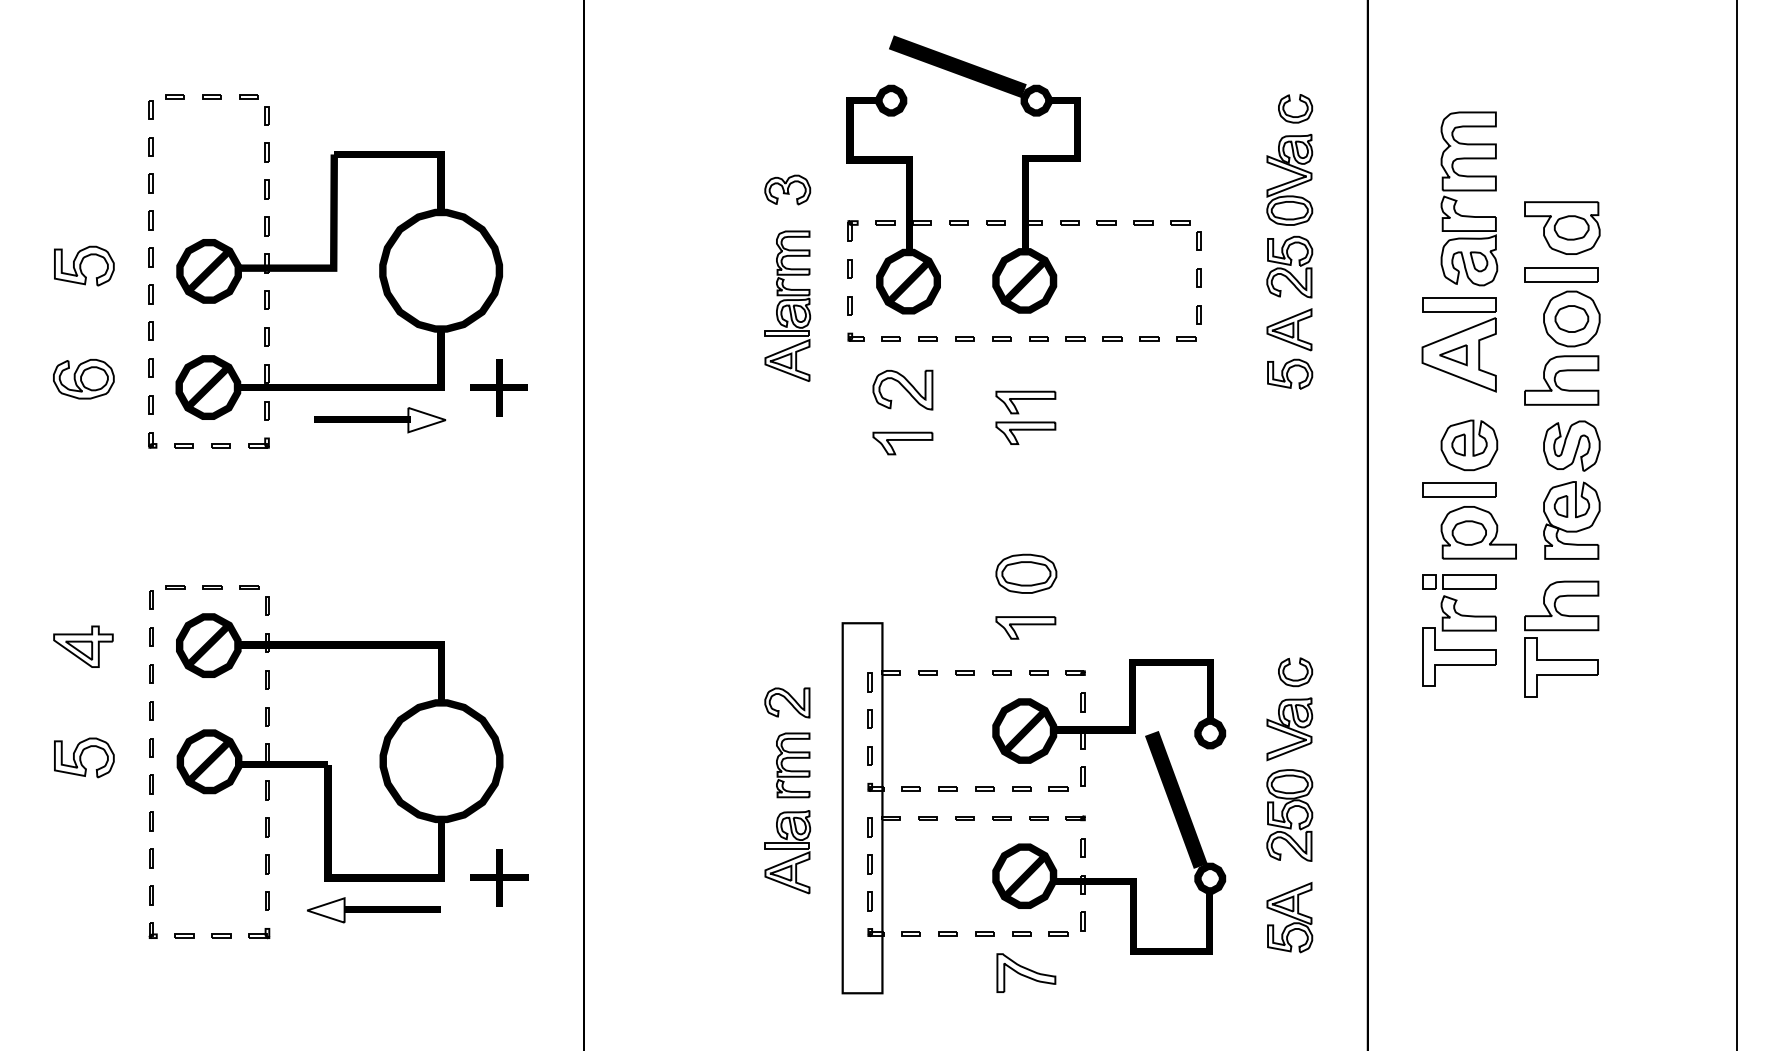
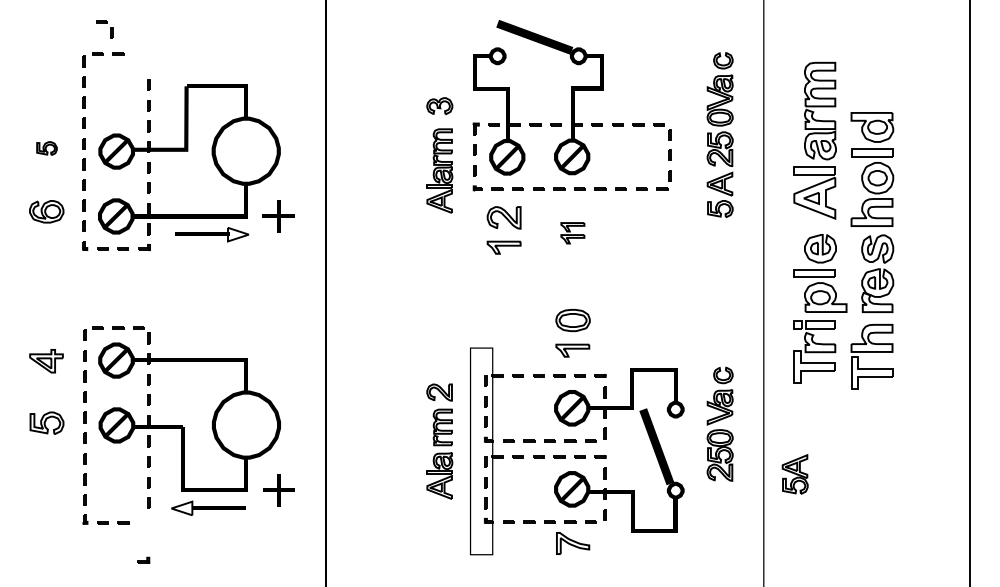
part: (253, 110) -> (104, 29), moved
part: (83, 265) -> (46, 148), size x0.6
part: (1025, 416) -> (572, 232), size x0.7
part: (1288, 917) -> (794, 474), moved
part: (258, 931) -> (143, 559), moved

